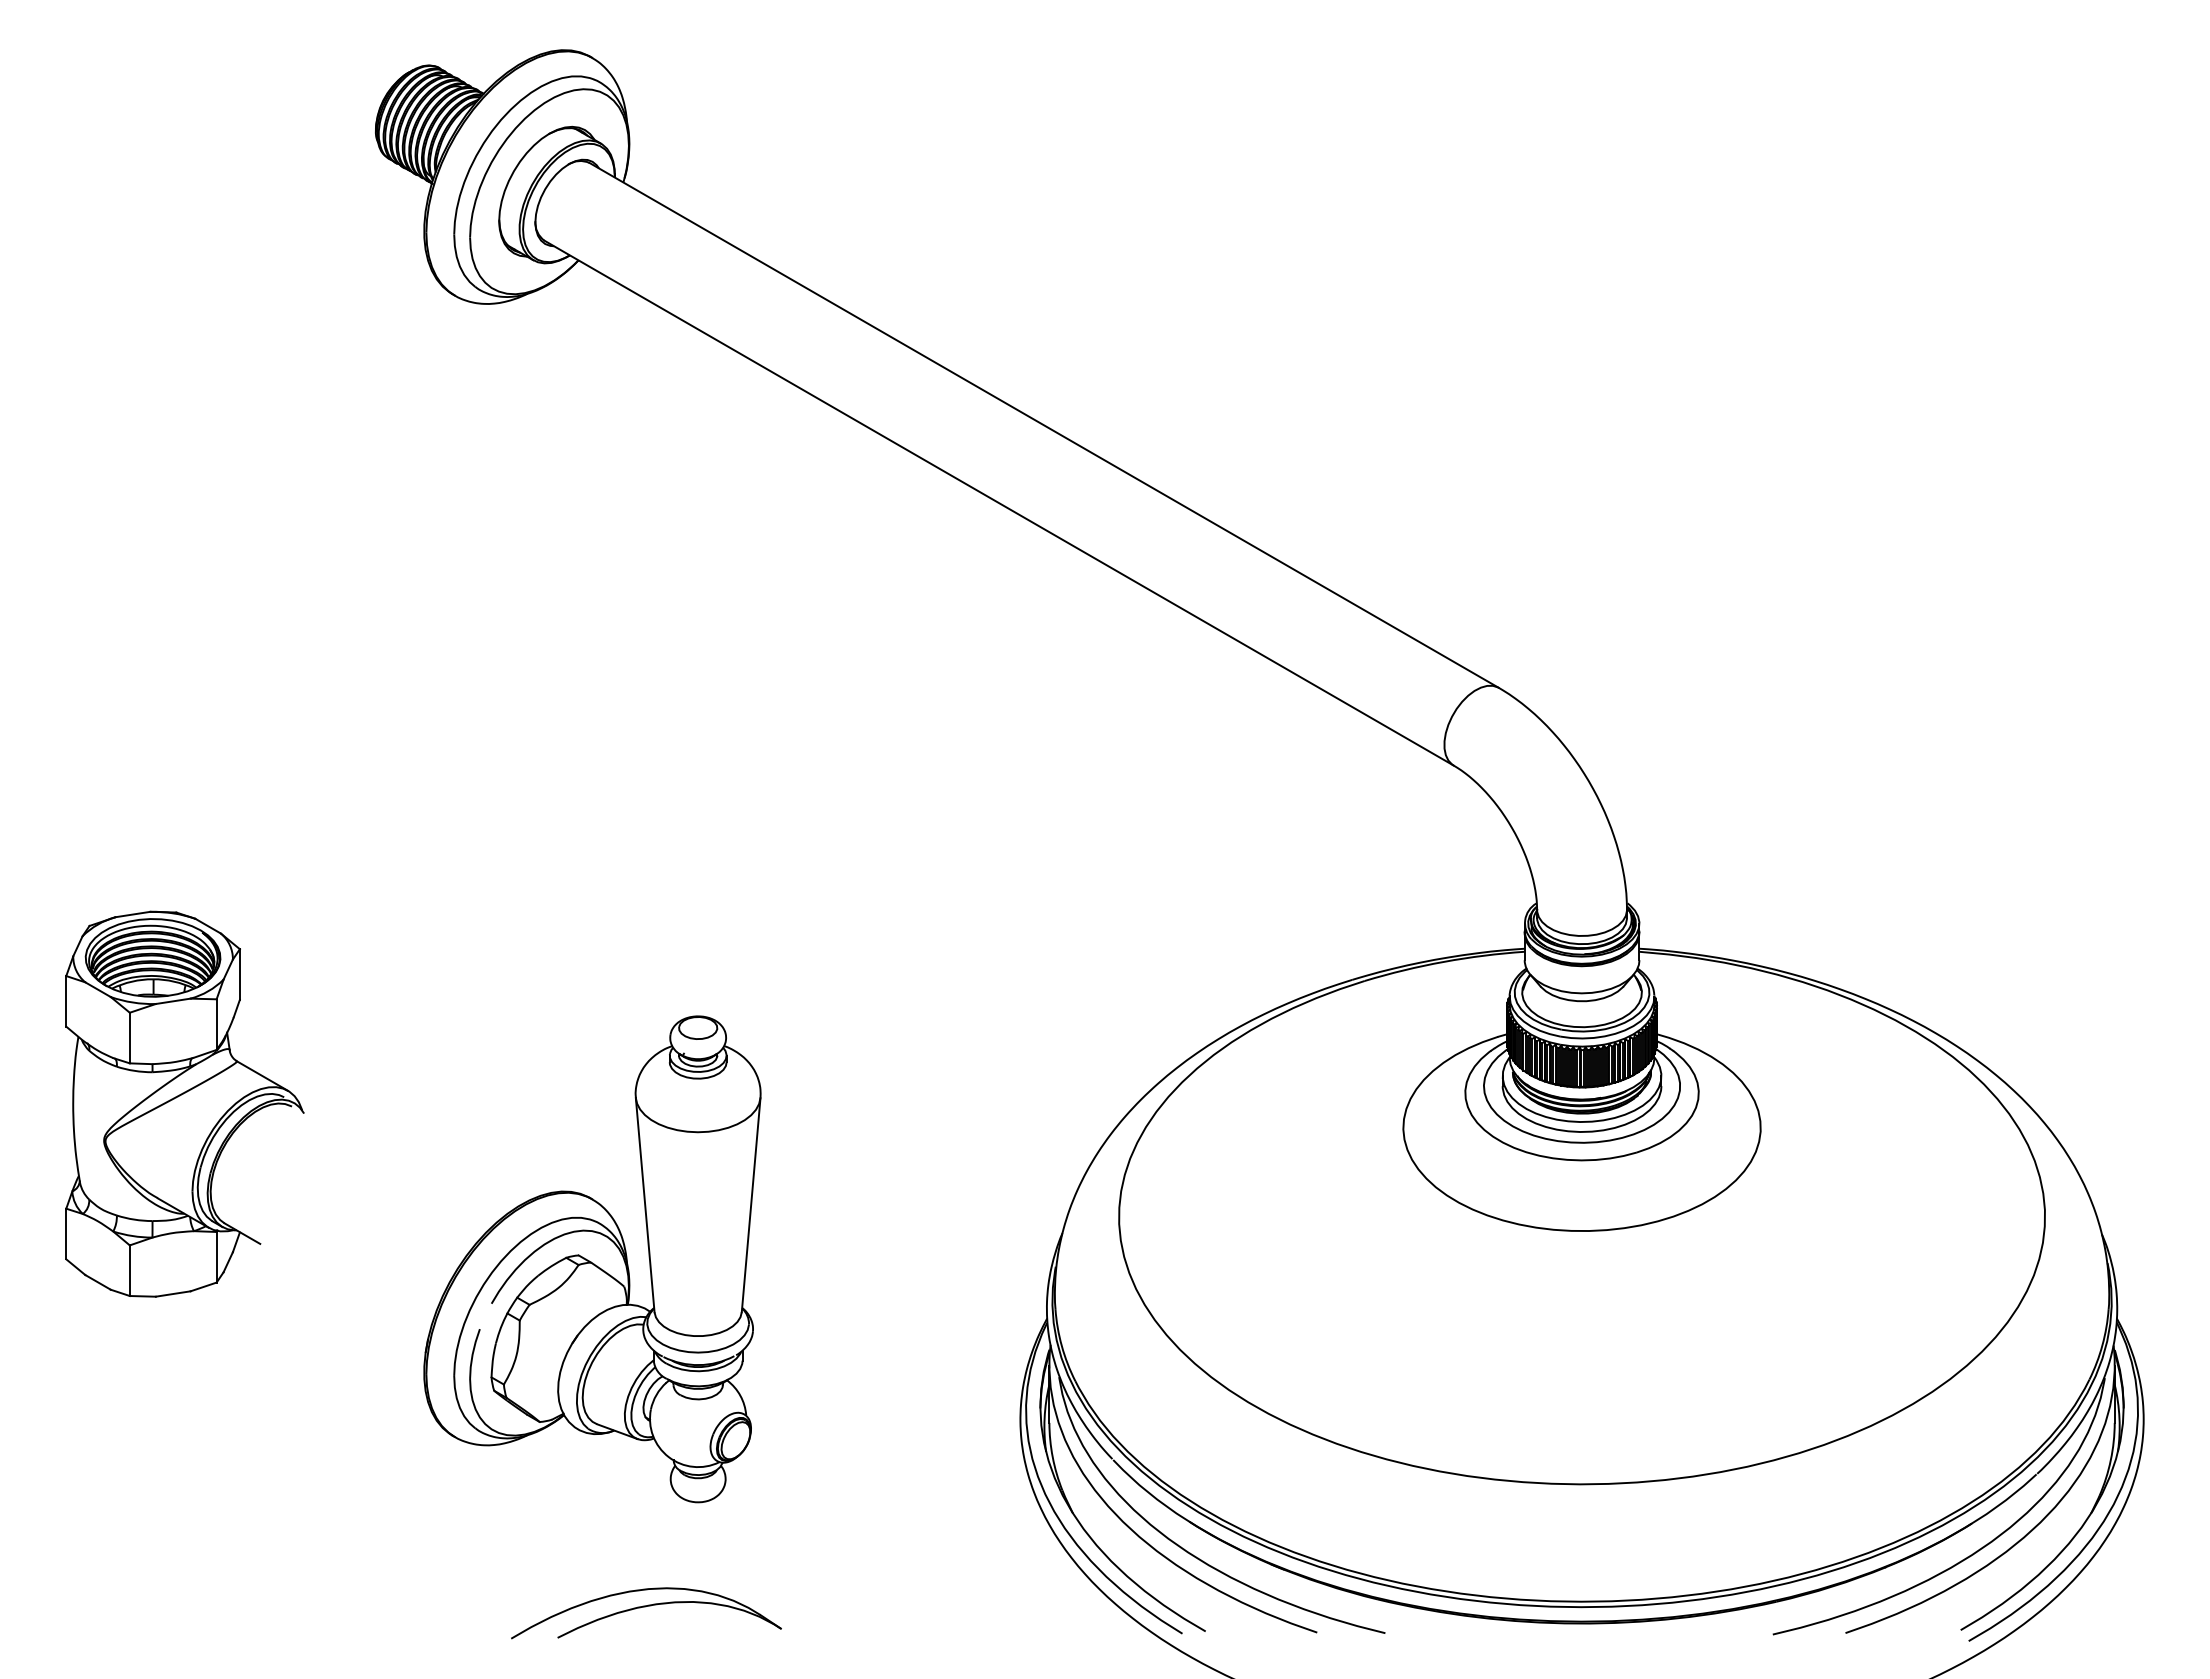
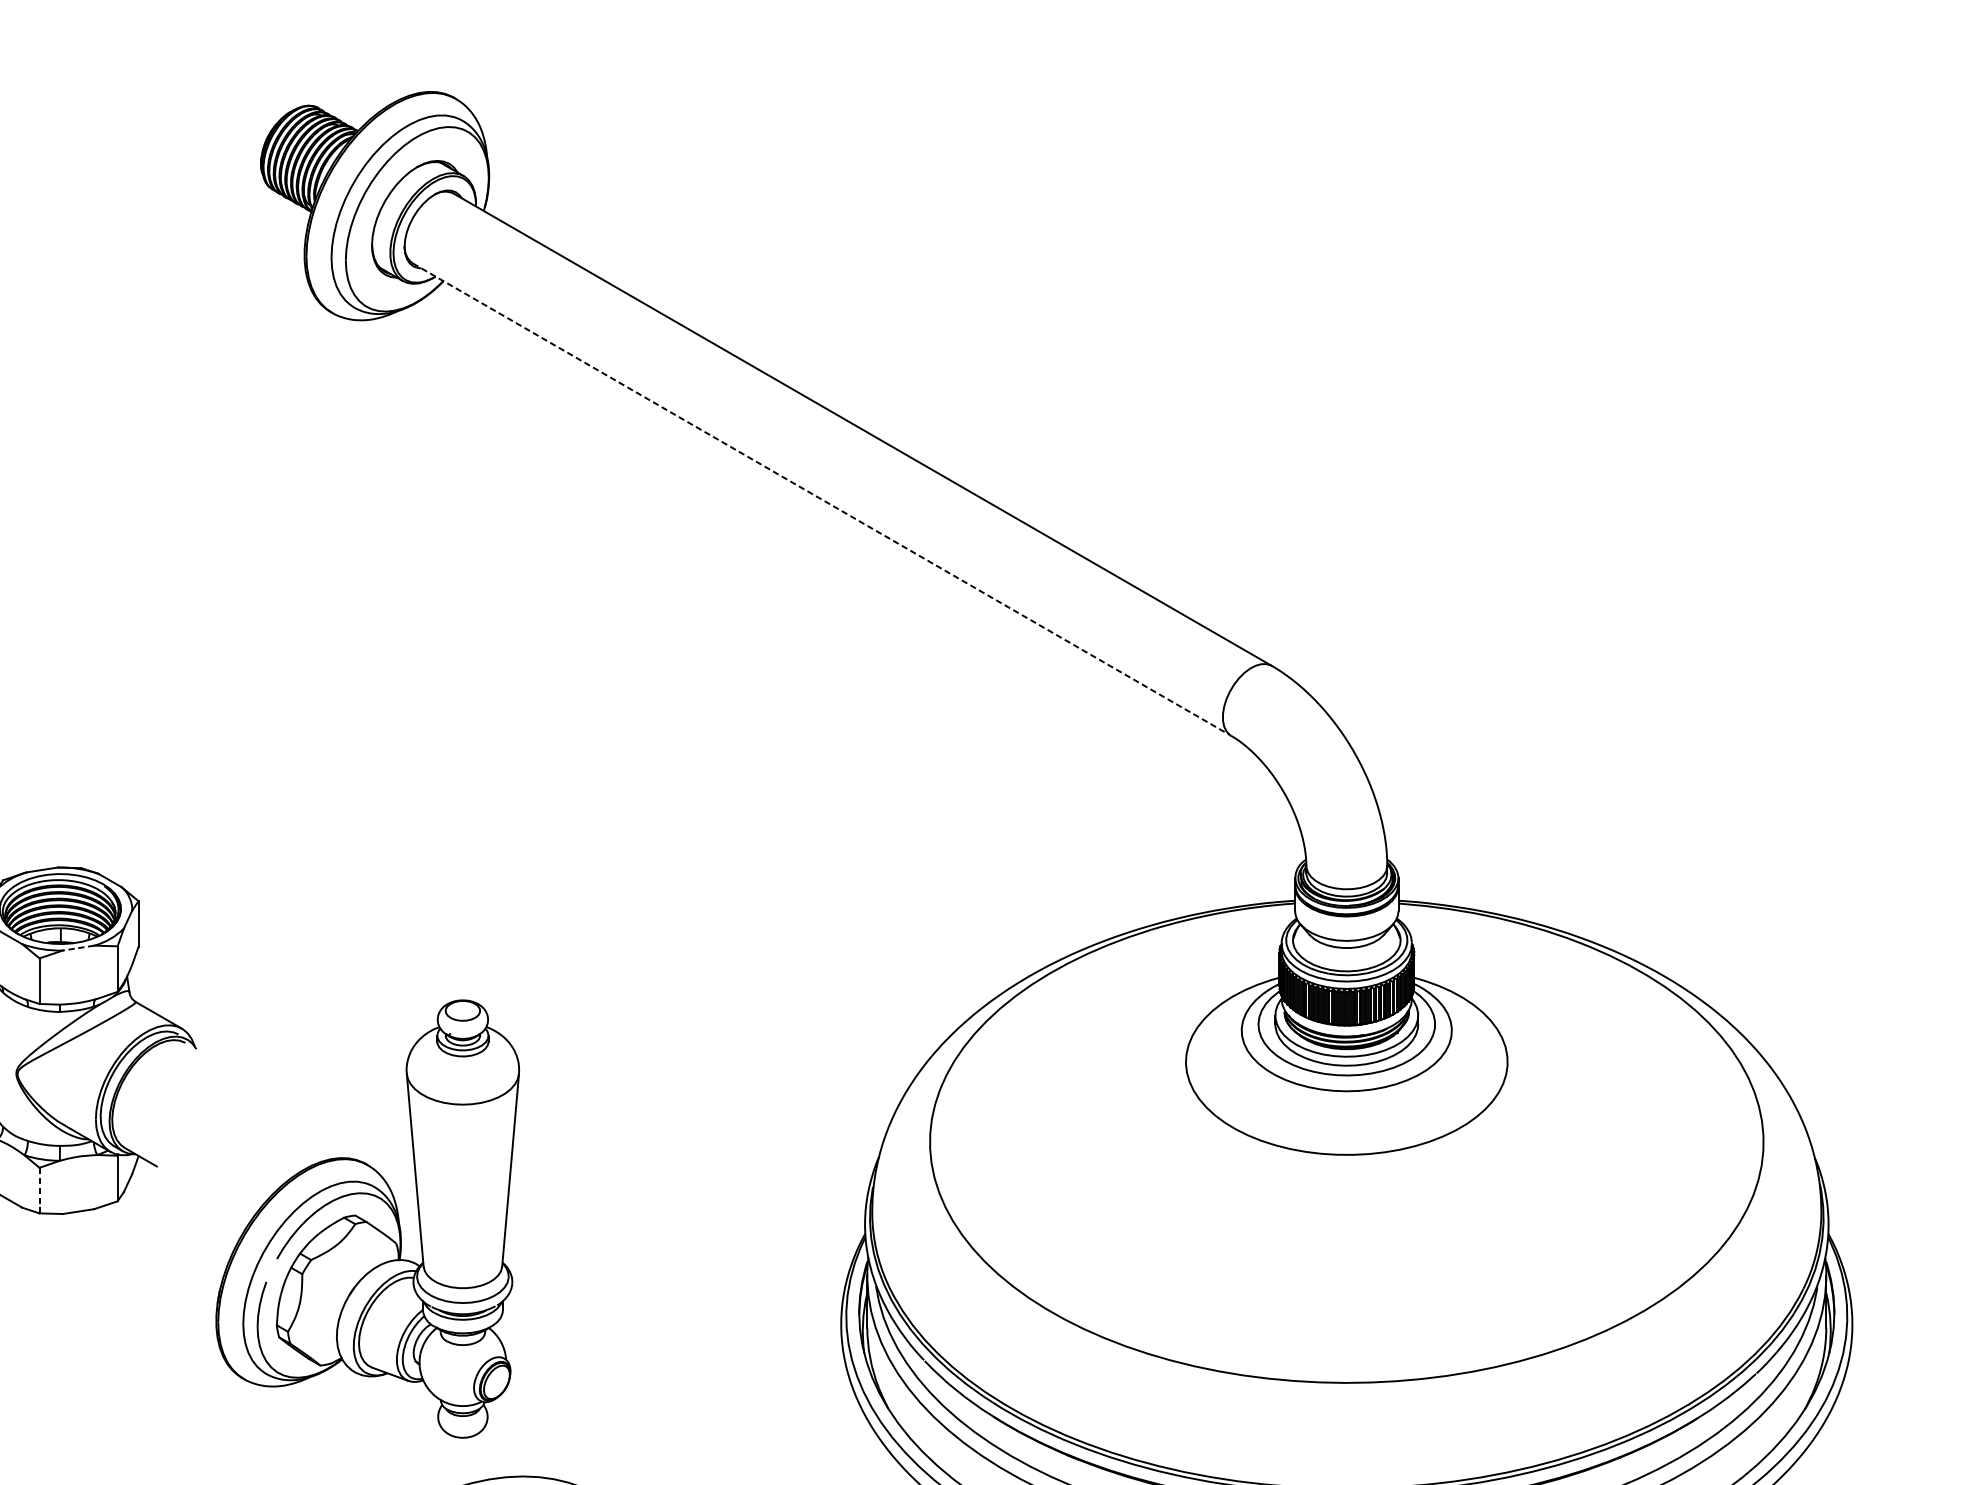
line: (999, 503) -> (822, 499), solid -> dashed
line: (173, 1001) -> (78, 948), solid -> dashed
part: (592, 1259) -> (367, 1219), moved
line: (129, 1271) -> (39, 1191), solid -> dashed

